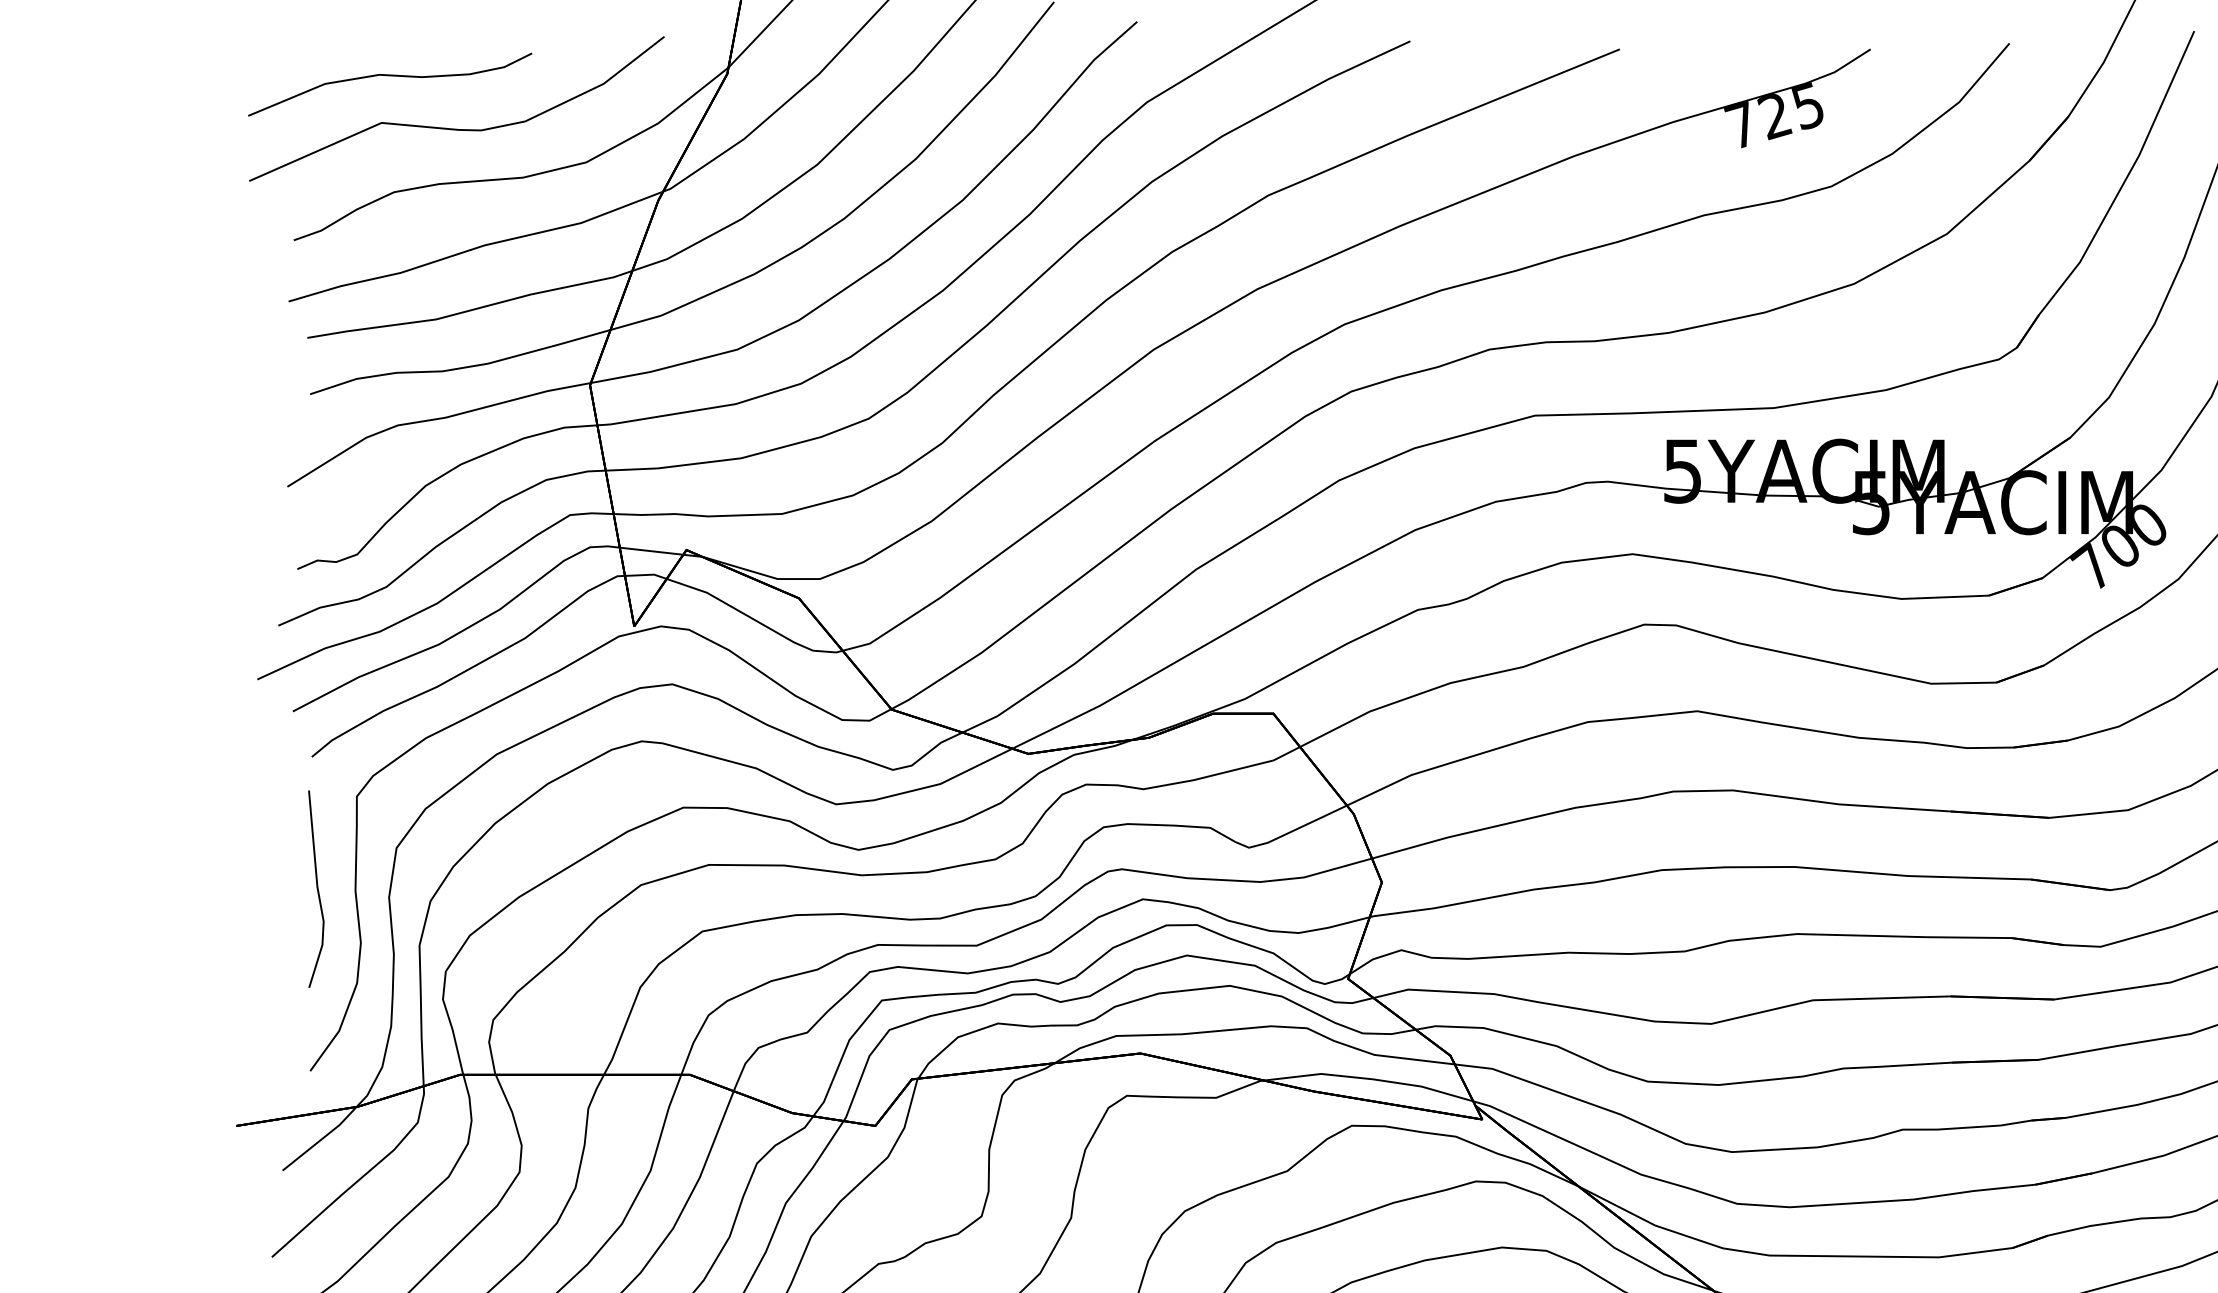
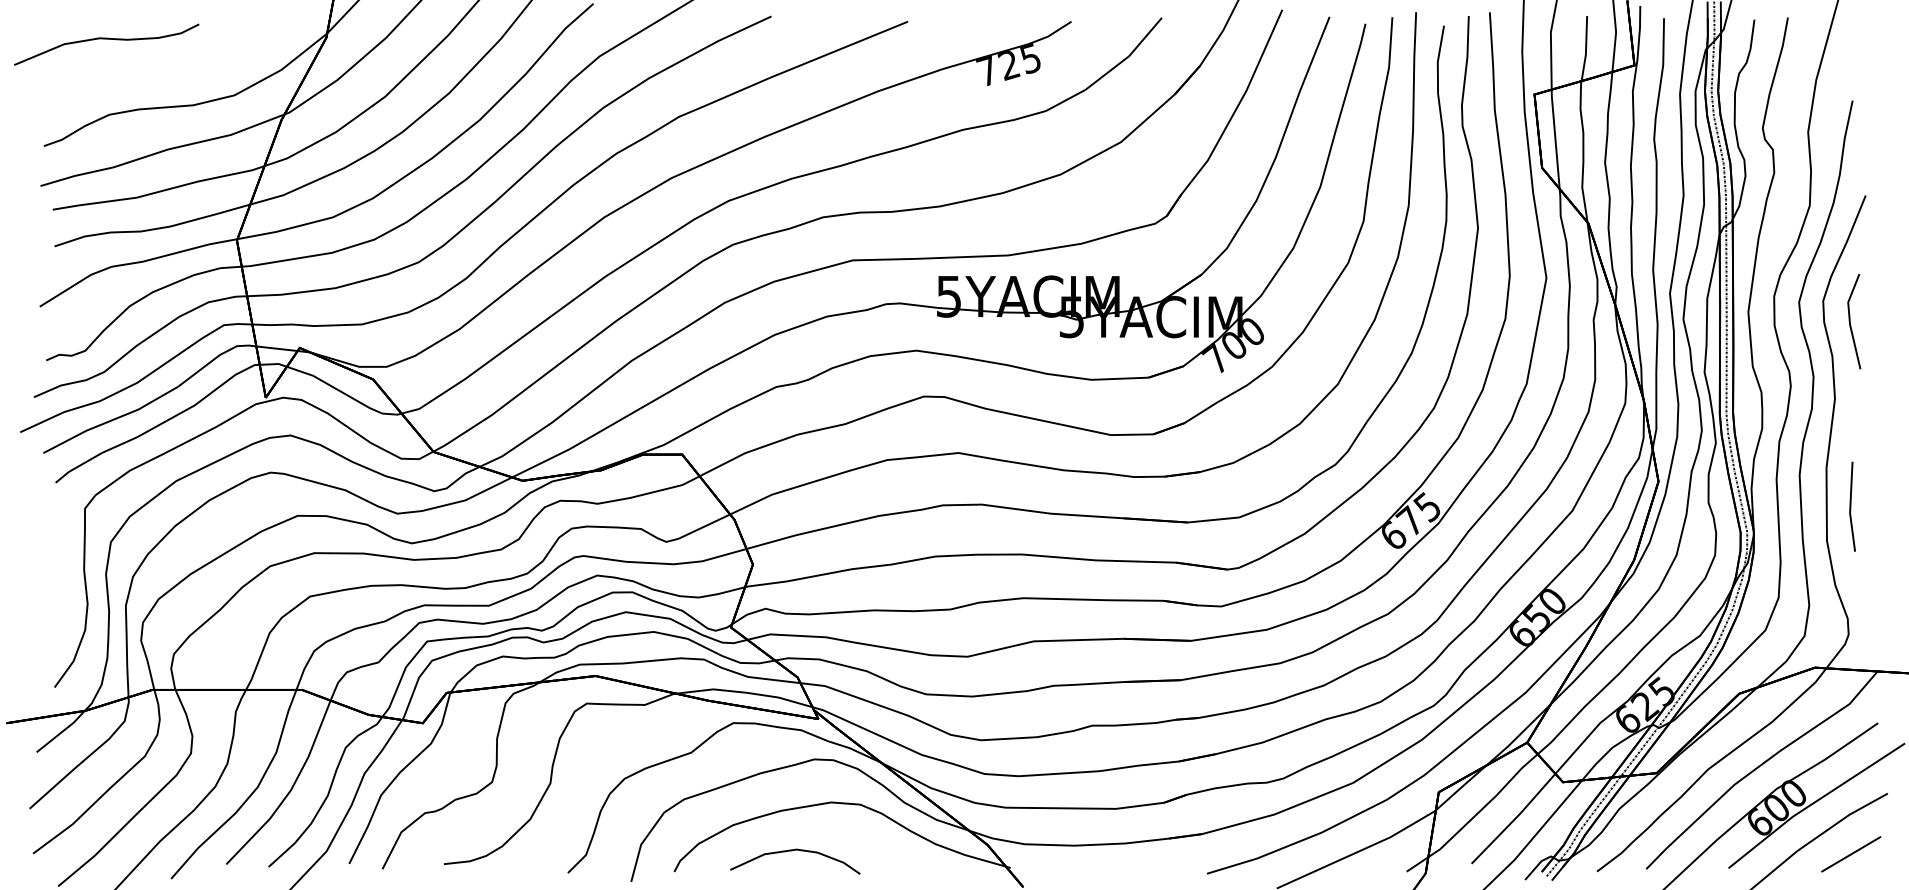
part: (451, 127) -> (146, 72), removed
line: (316, 888) -> (58, 568), removed

